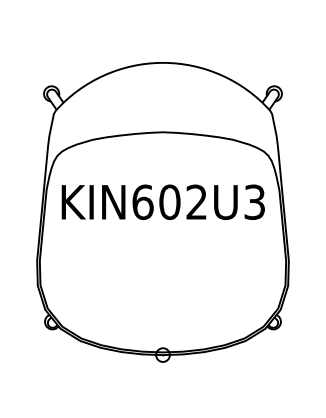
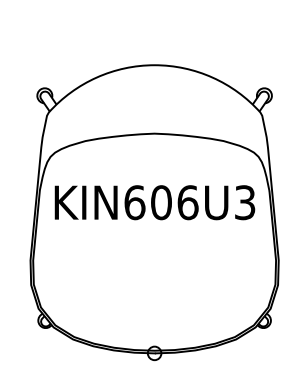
text: (196, 202) -> (187, 202), KIN602U3 -> KIN606U3

